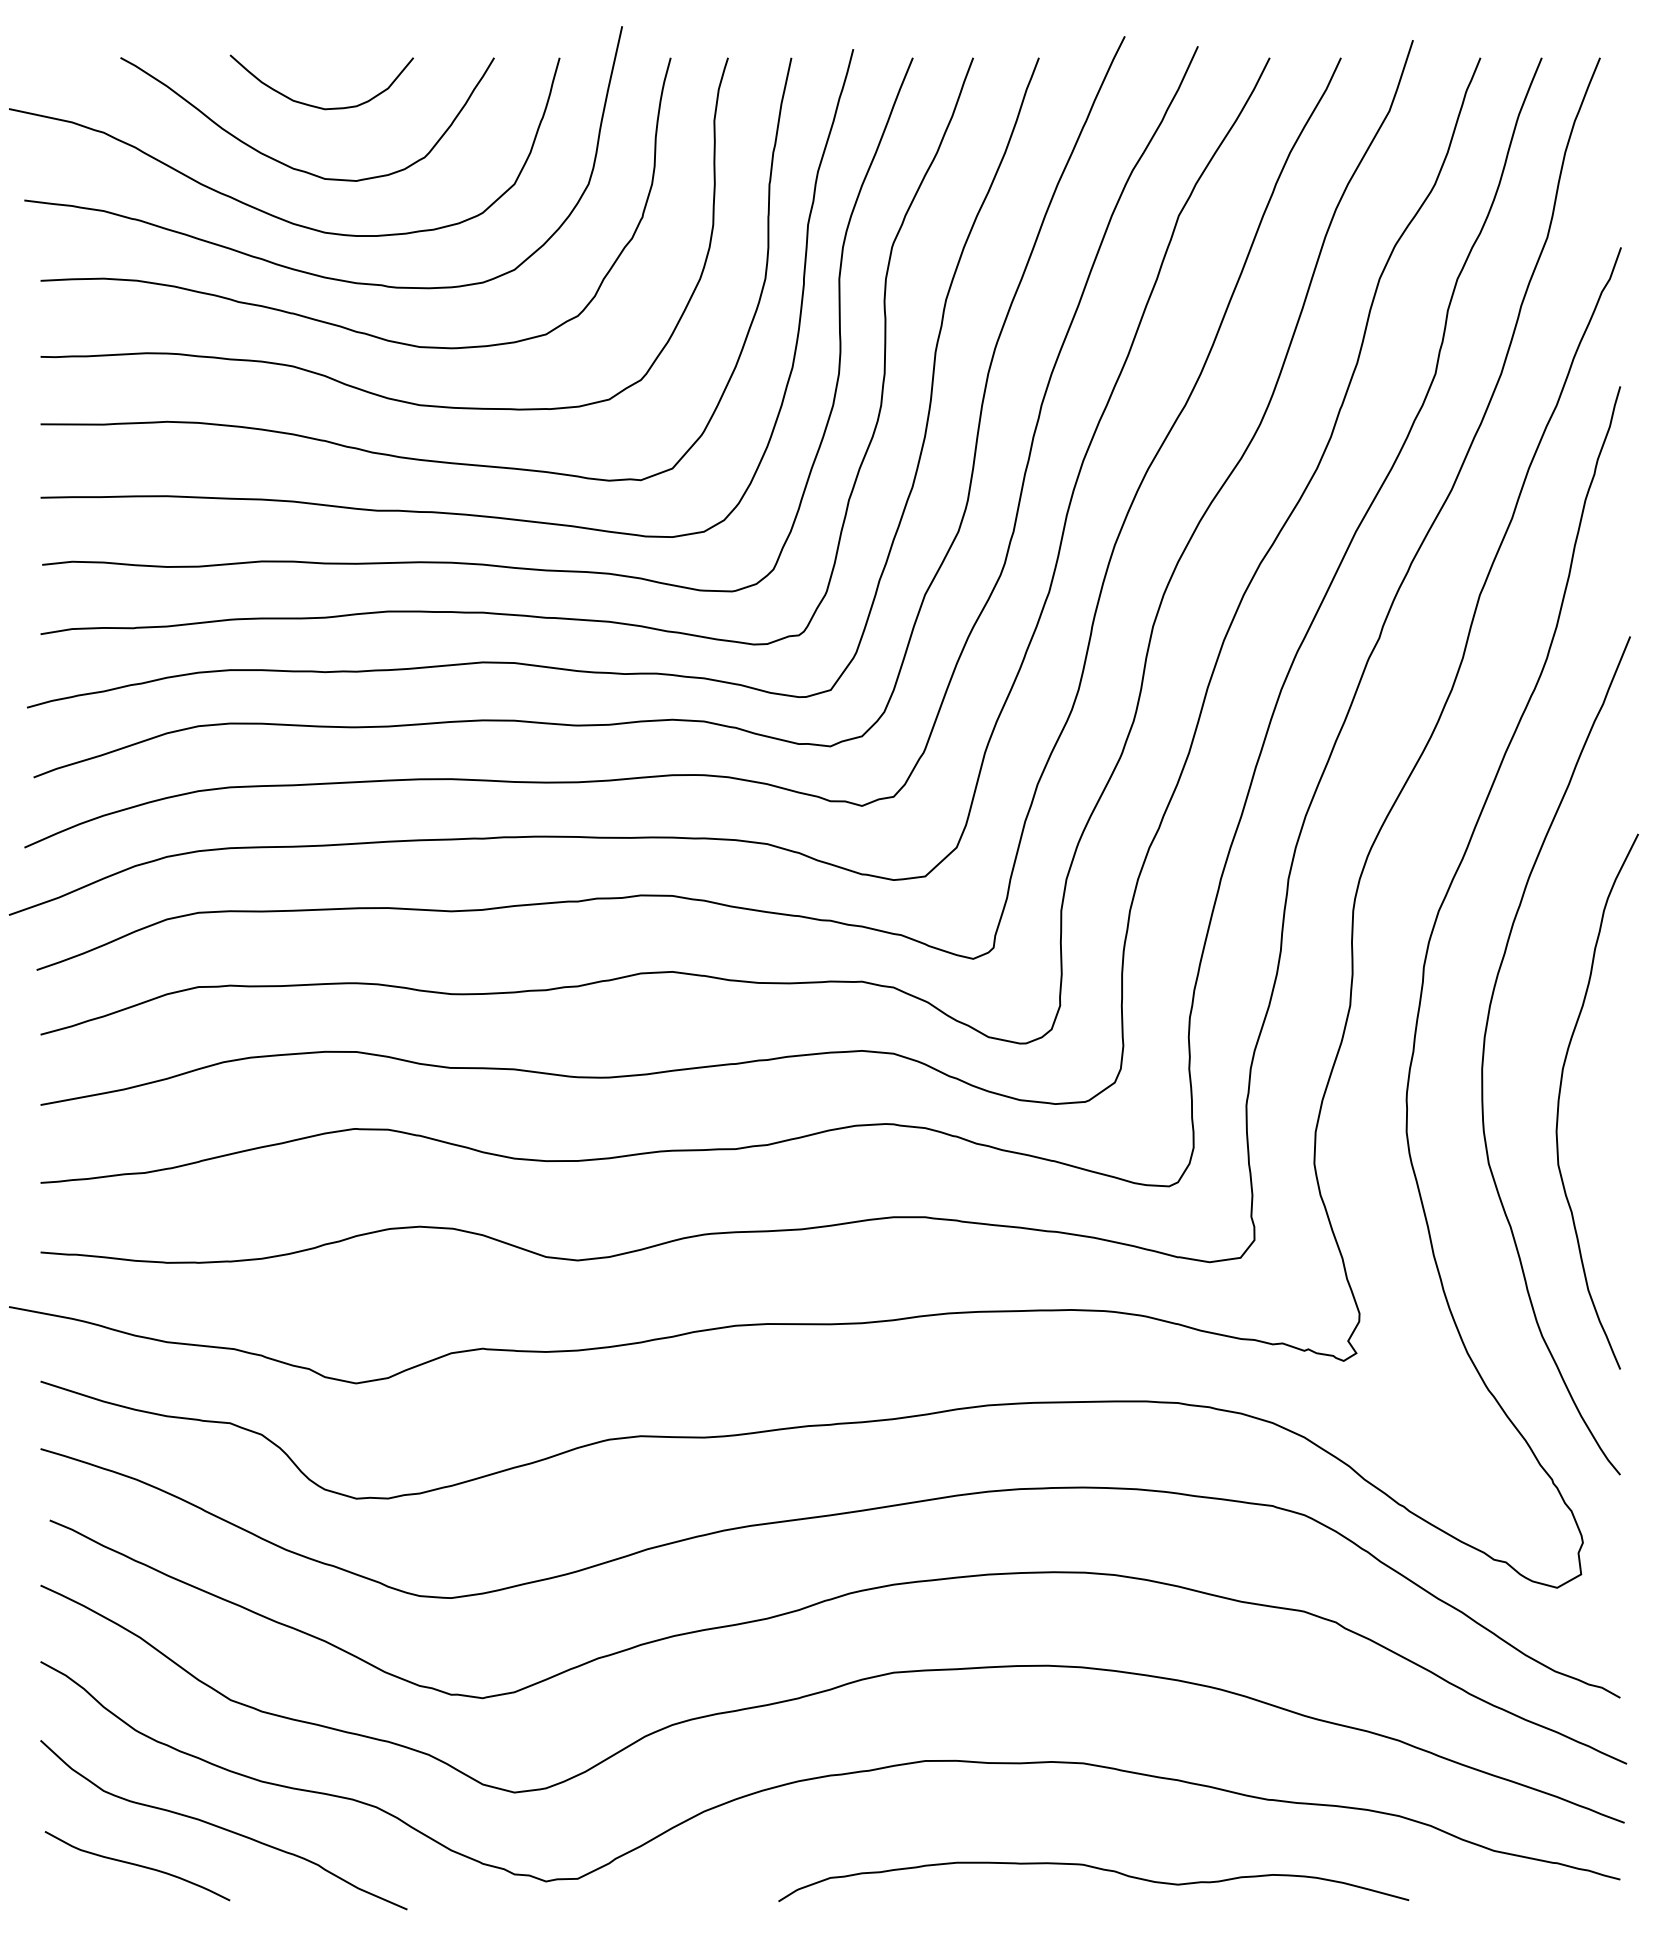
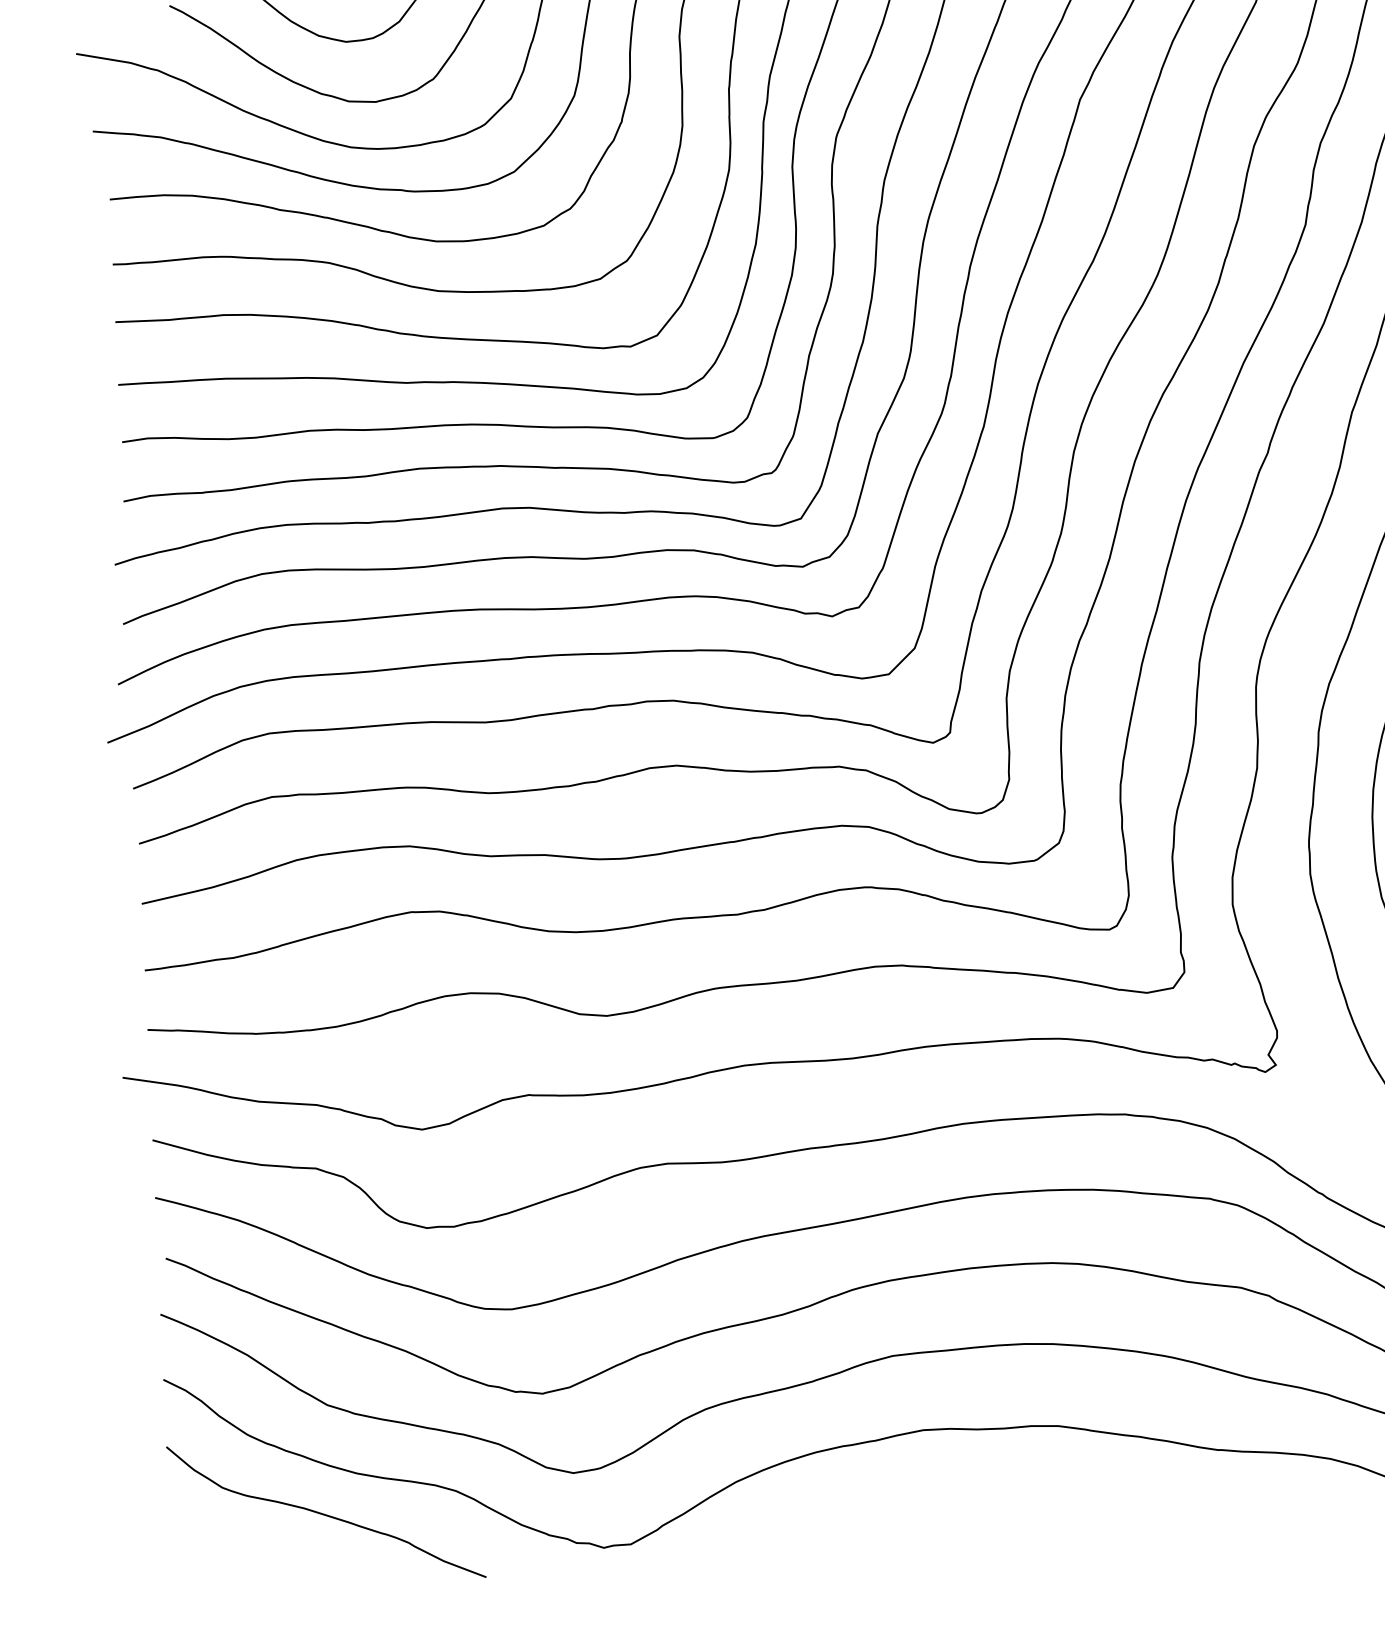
curve: (137, 1866) -> (254, 1550), removed
curve: (1097, 1869) -> (1074, 1516), removed

